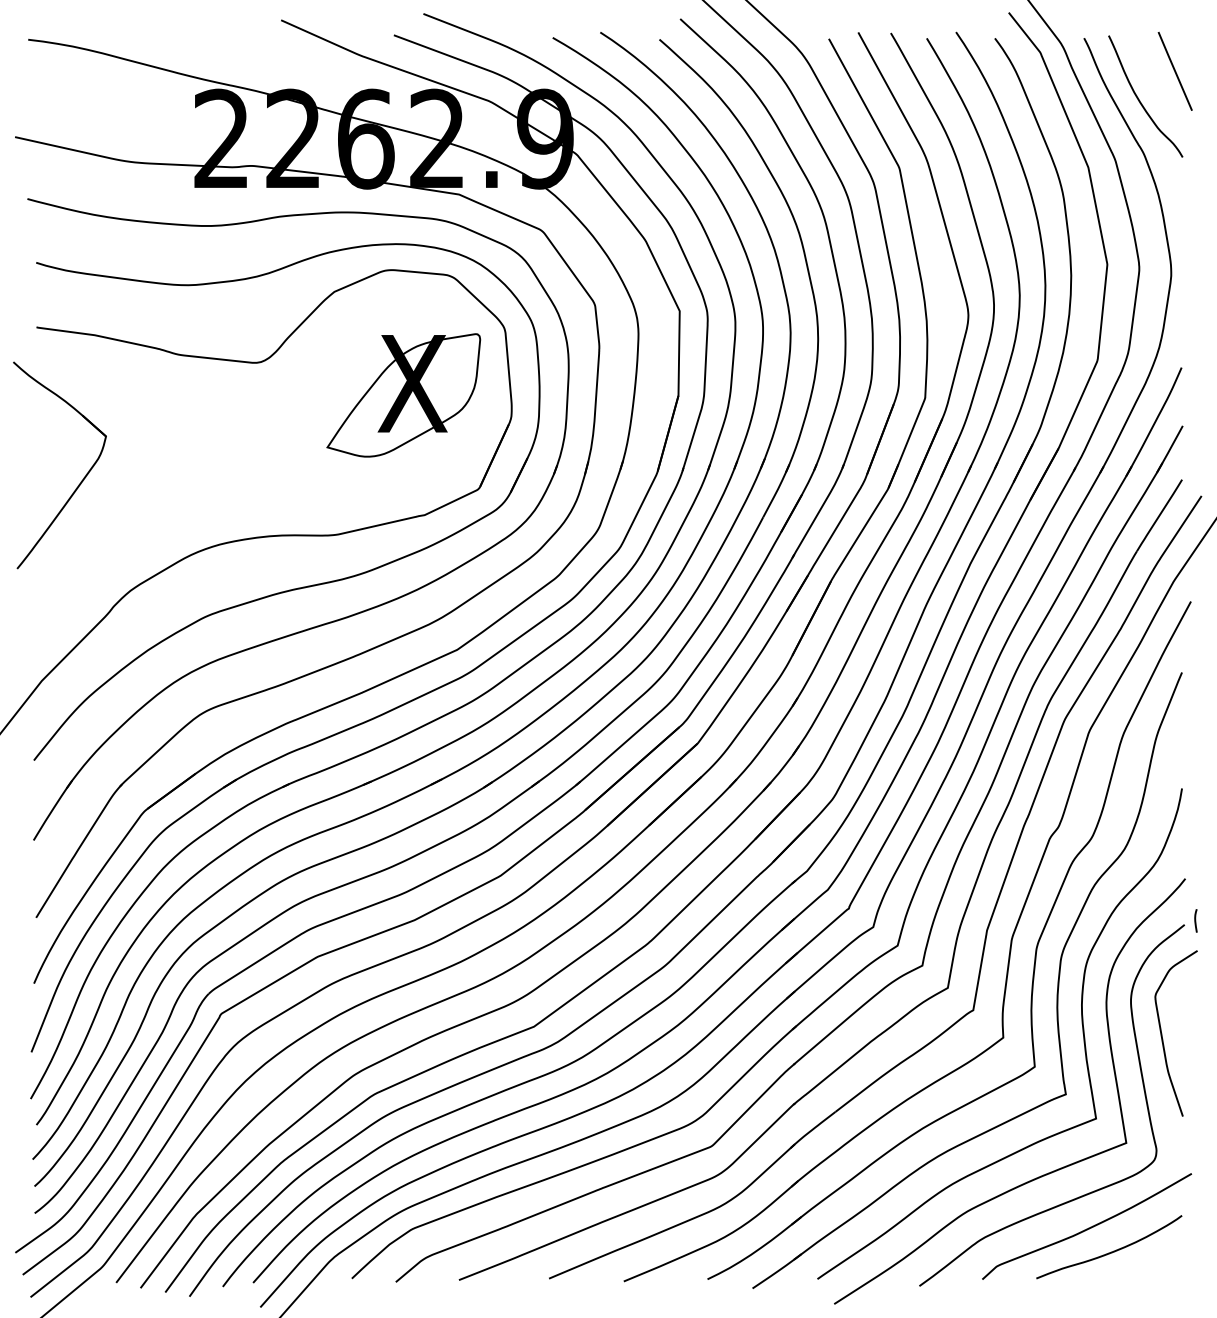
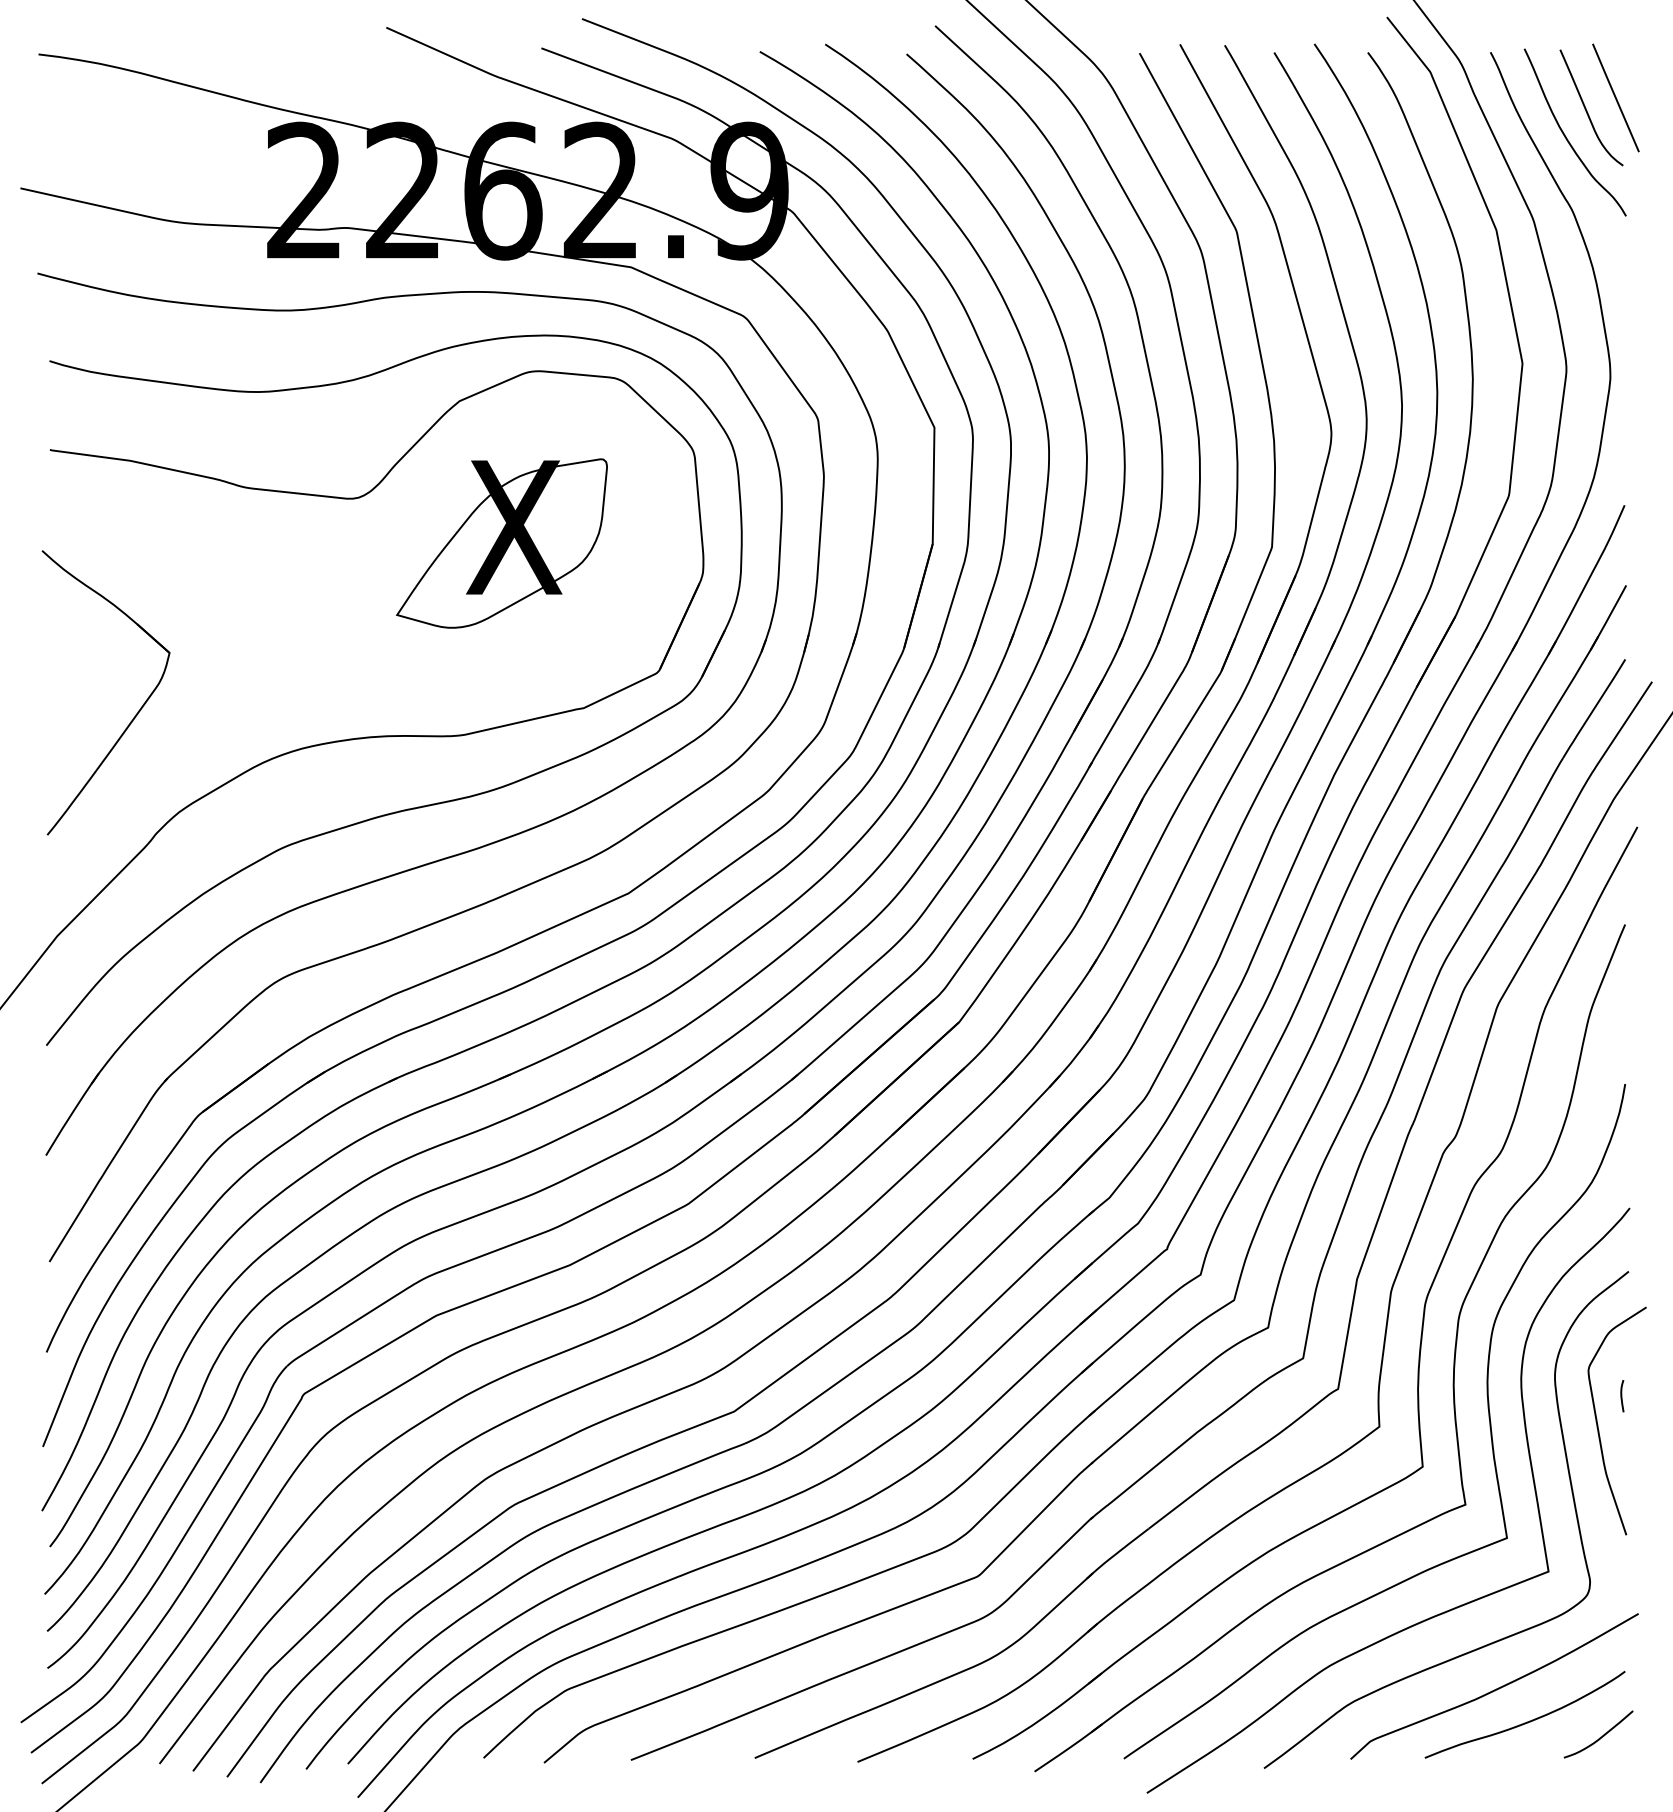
curve: (1154, 80) -> (1587, 110), added
part: (403, 395) -> (501, 543), moved
part: (81, 481) -> (135, 714), moved
curve: (1196, 921) -> (1622, 1396), moved
curve: (1163, 1263) -> (1599, 1737), added

